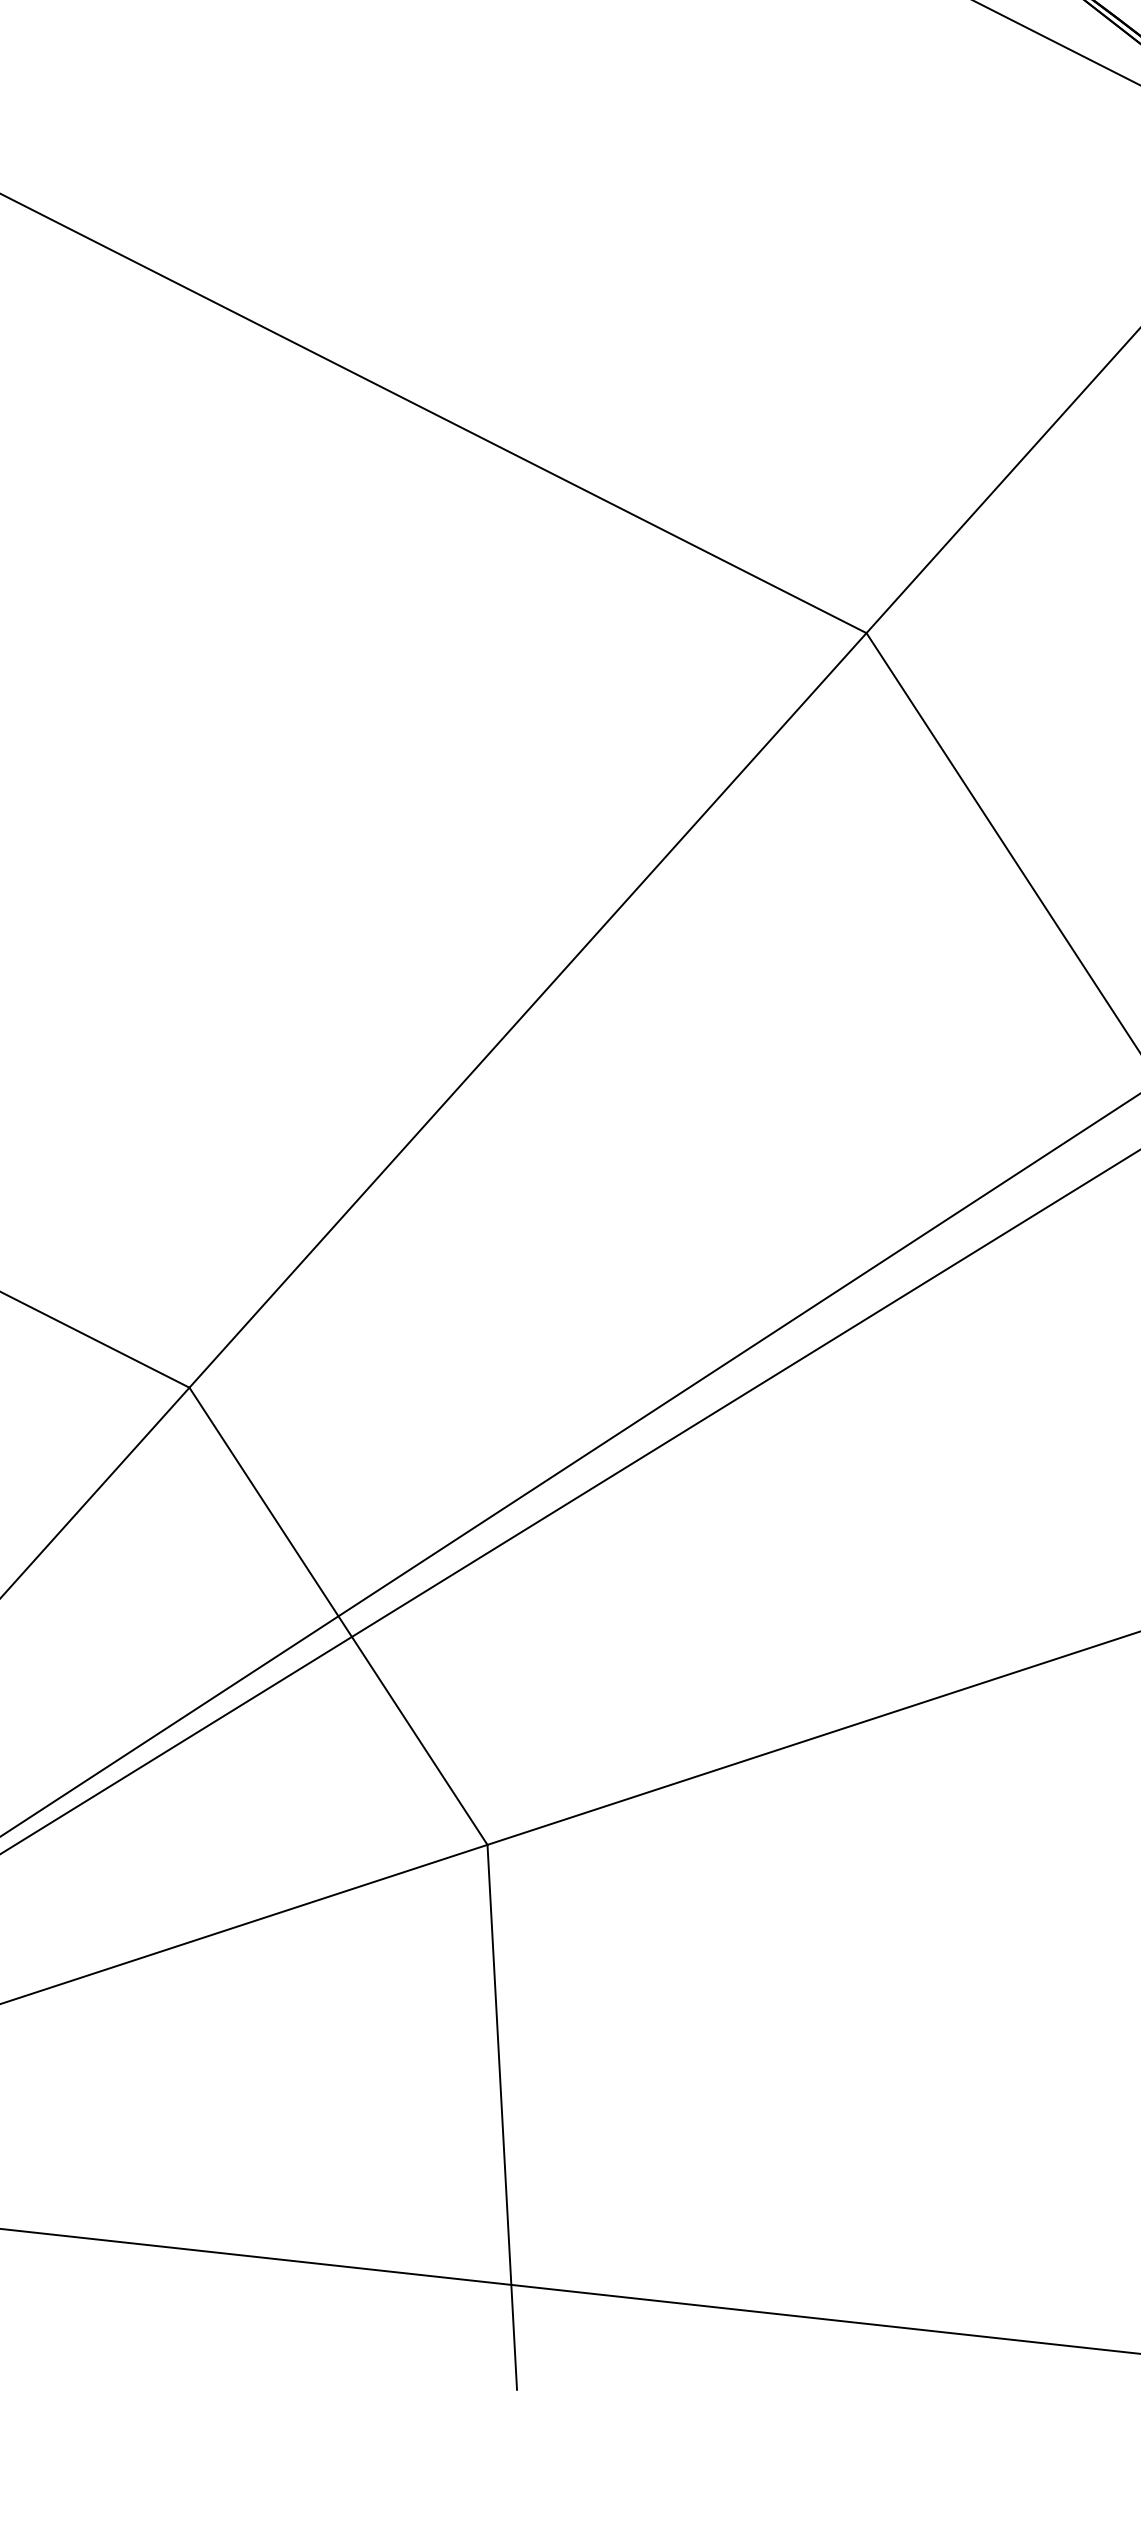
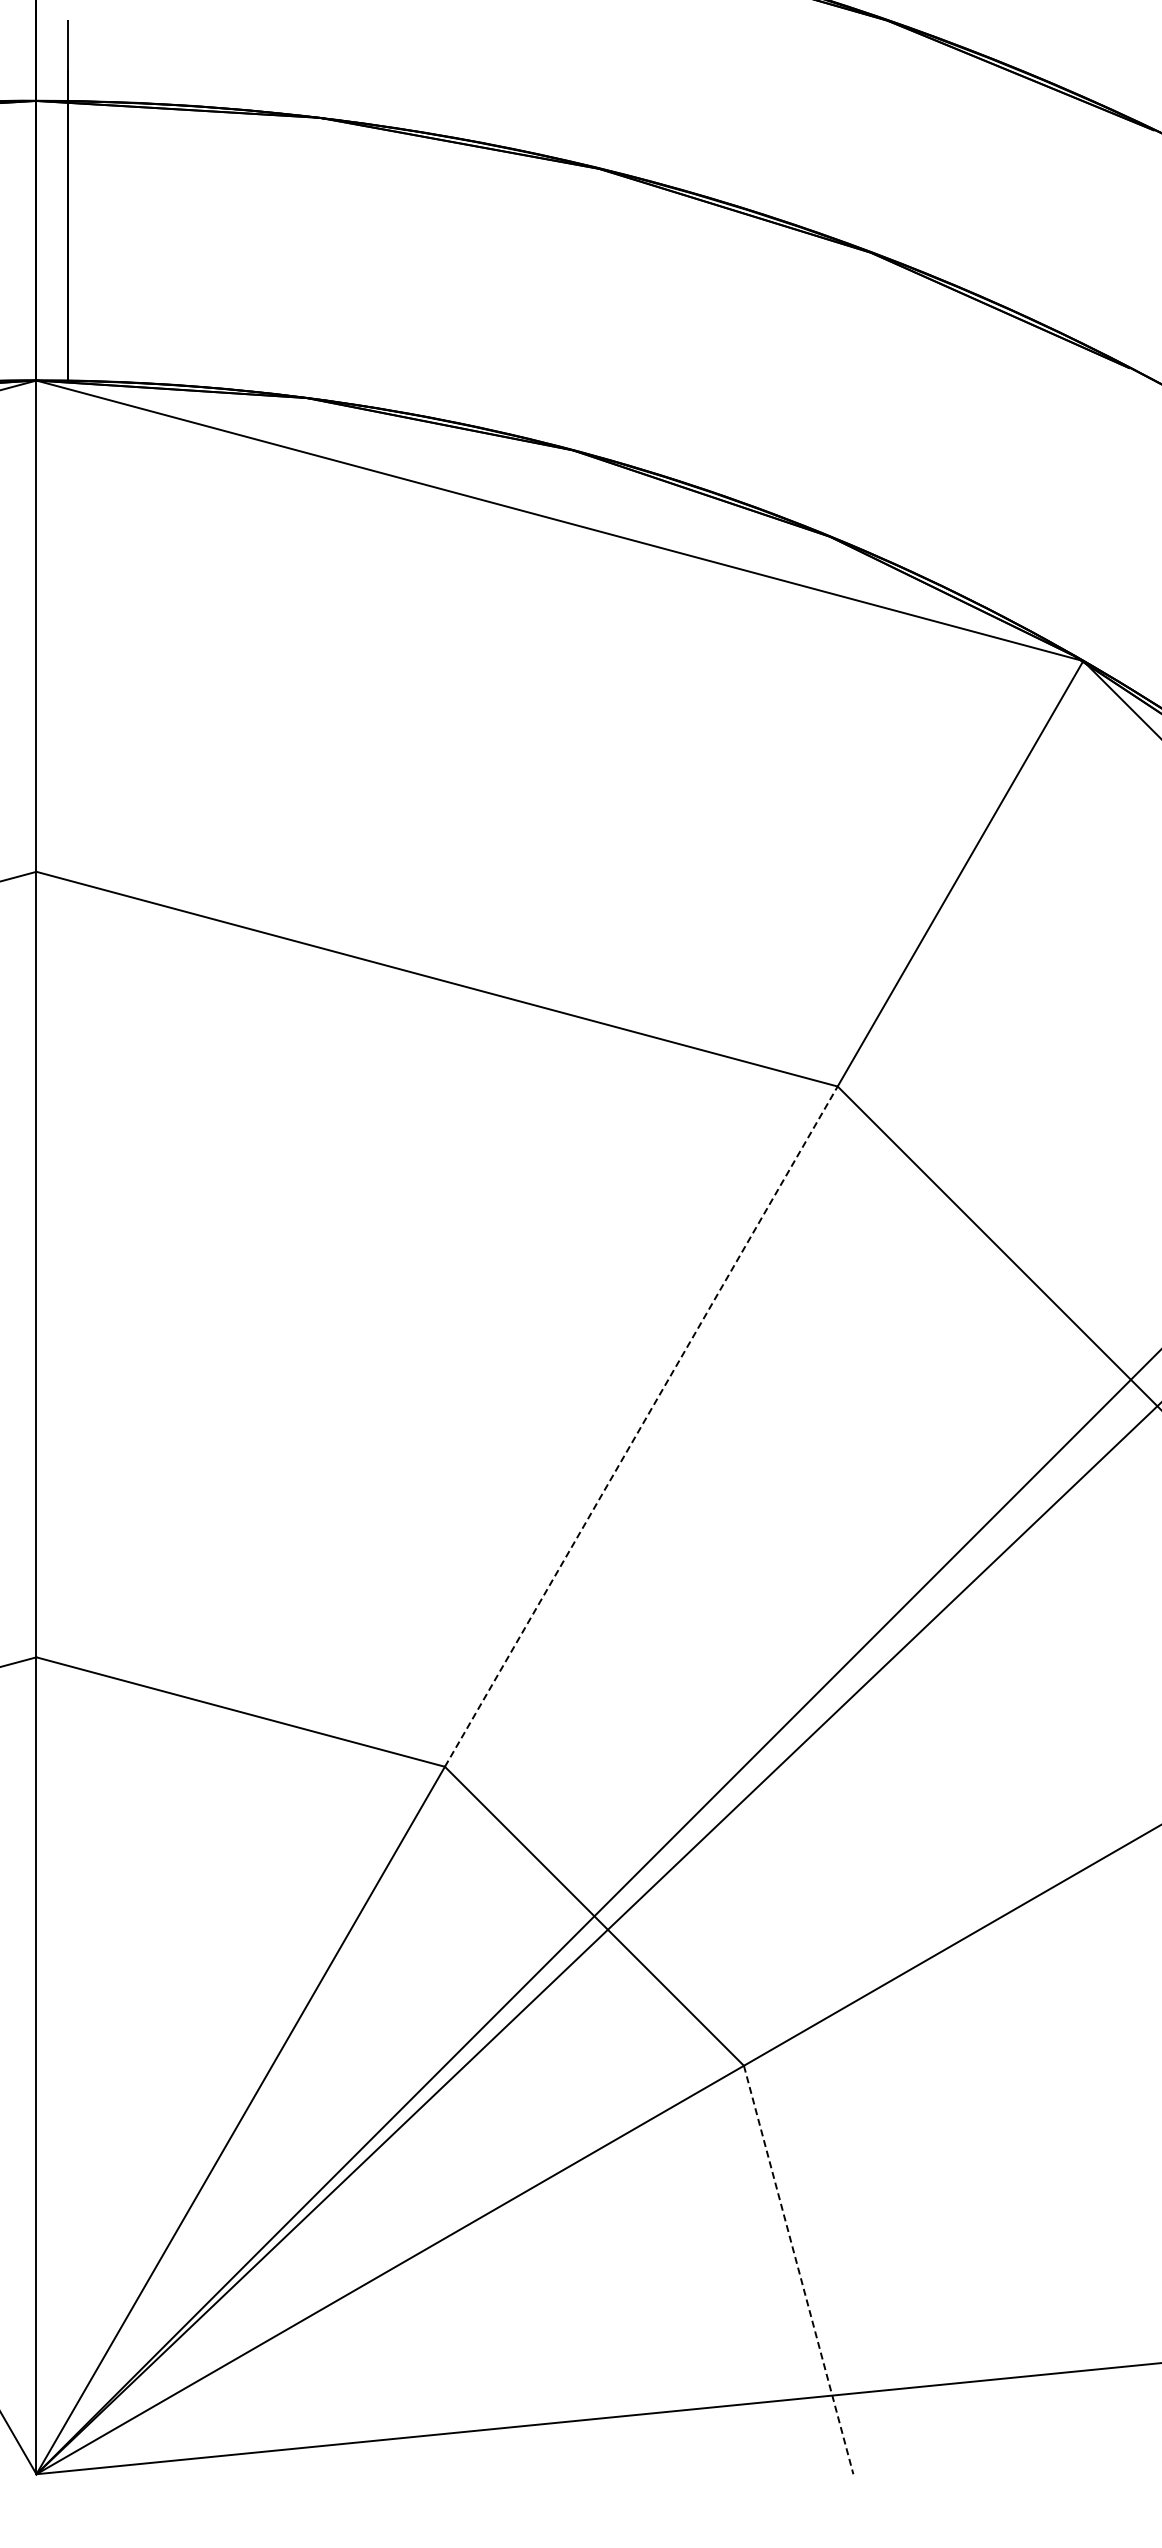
line: (528, 1010) -> (641, 1426), solid -> dashed
line: (501, 2117) -> (798, 2270), solid -> dashed

